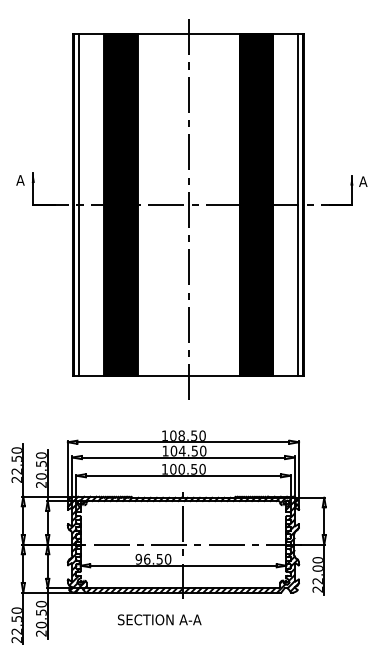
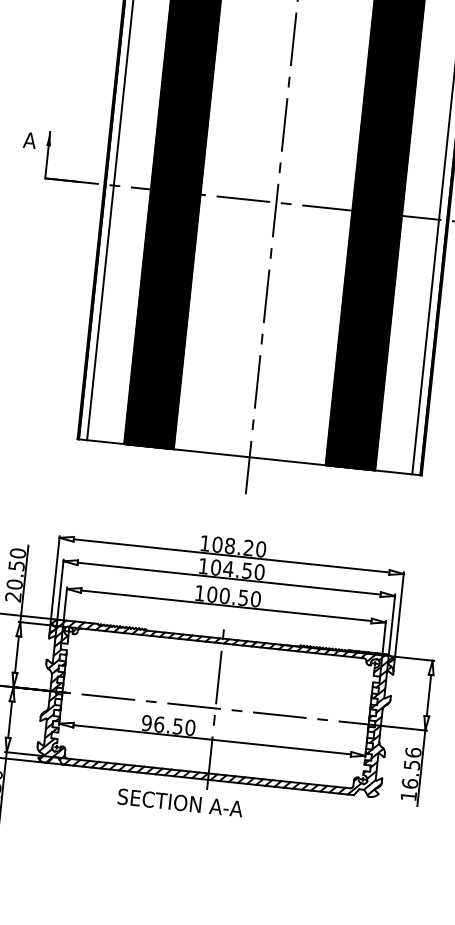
text: (194, 435) -> (249, 547), 108.50 -> 108.20
text: (317, 574) -> (410, 773), 22.00 -> 16.56
text: (159, 619) -> (180, 802), moved

